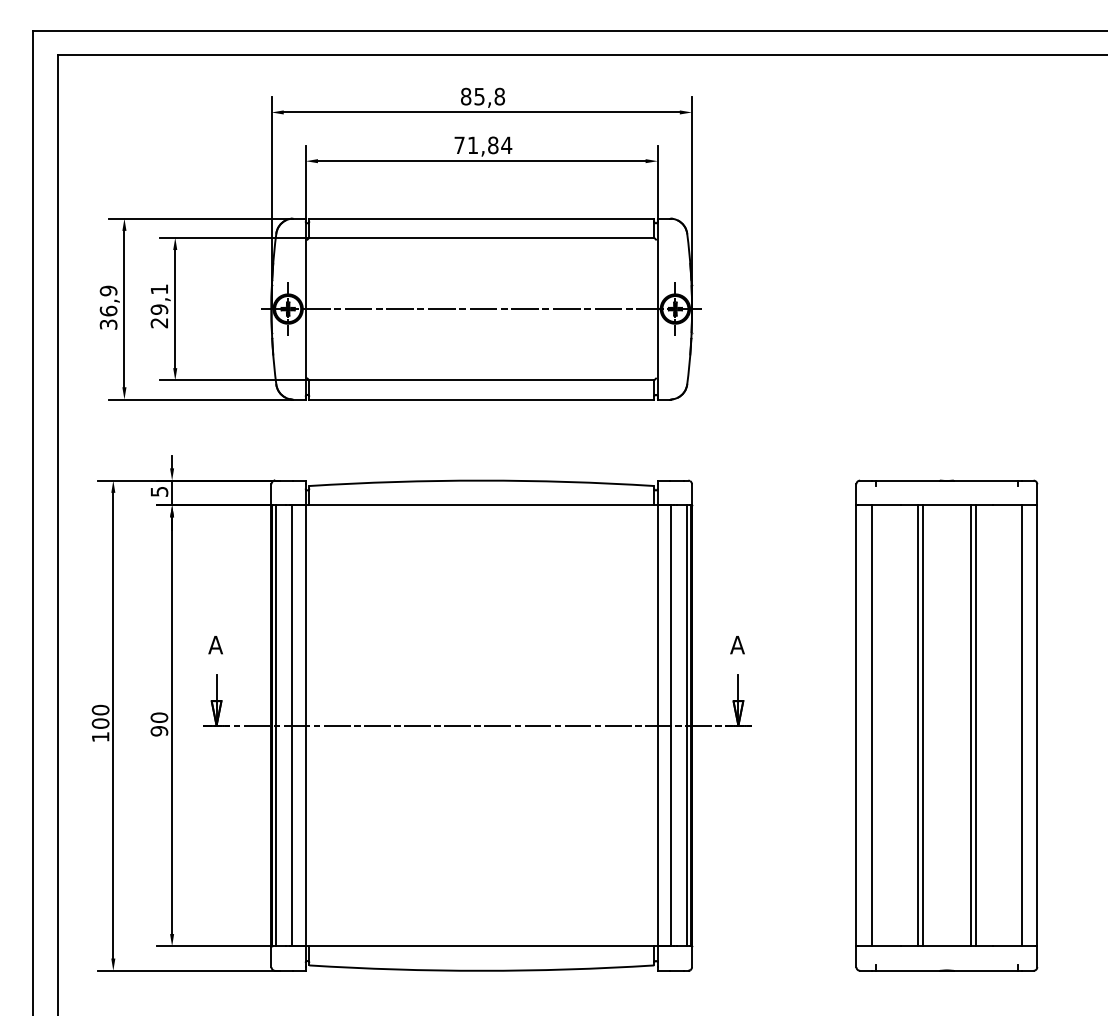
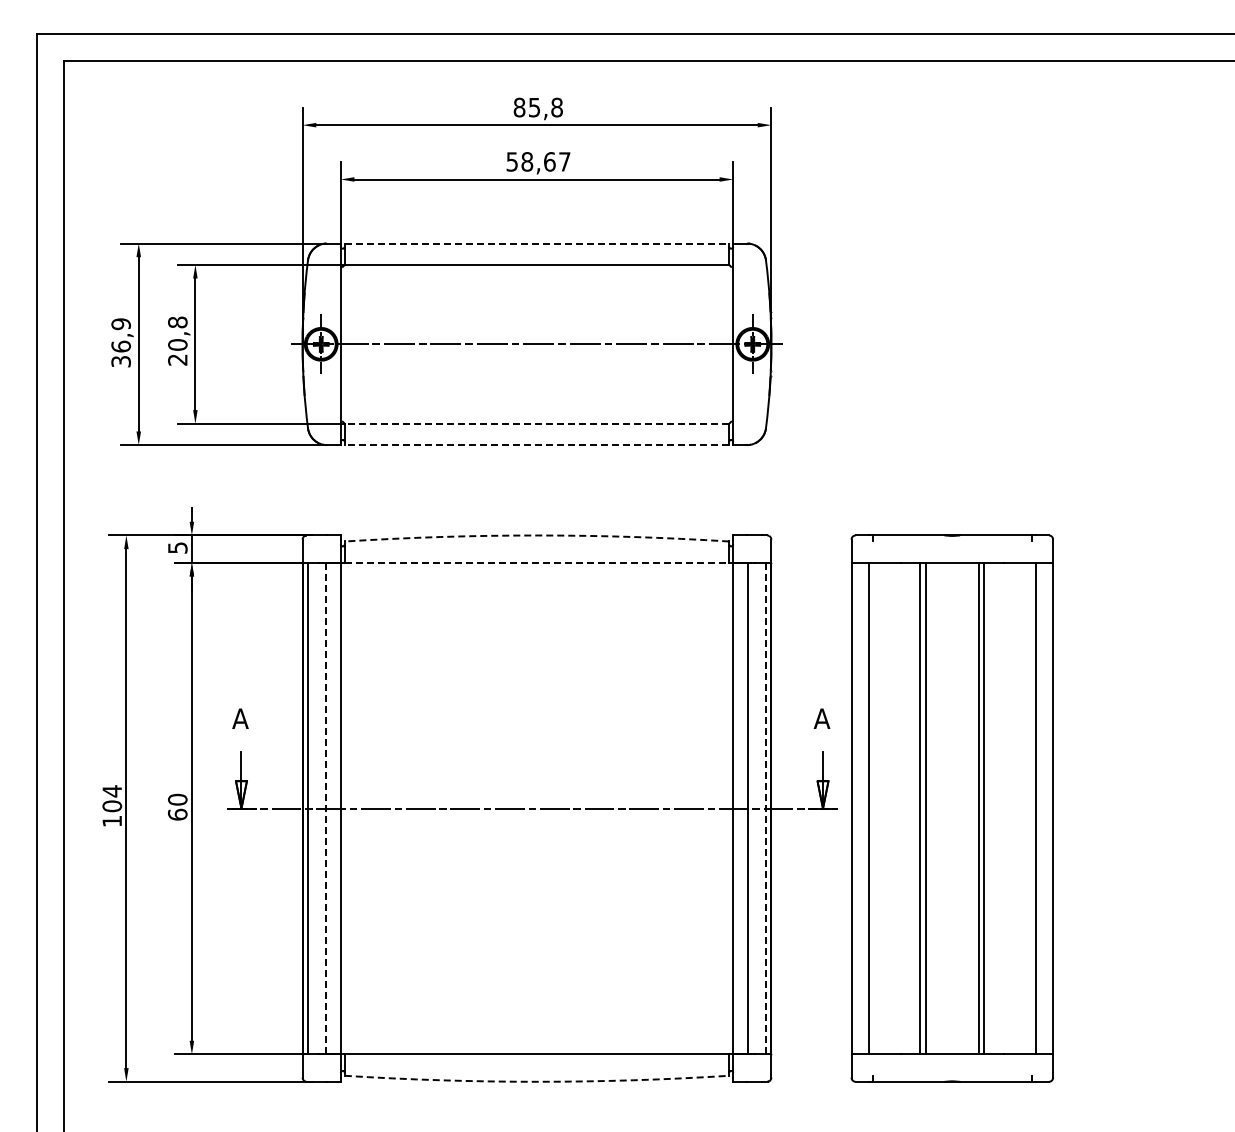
text: (483, 145) -> (538, 161), 71,84 -> 58,67
line: (482, 218) -> (537, 243), solid -> dashed
text: (159, 299) -> (177, 333), 29,1 -> 20,8
line: (481, 380) -> (536, 423), solid -> dashed
line: (481, 399) -> (536, 445), solid -> dashed
arc: (482, 480) -> (537, 535), solid -> dashed
line: (482, 504) -> (537, 562), solid -> dashed
text: (100, 710) -> (112, 791), 100 -> 104
line: (291, 725) -> (325, 808), solid -> dashed
line: (687, 725) -> (766, 808), solid -> dashed
part: (946, 725) -> (951, 808), moved
text: (159, 730) -> (177, 814), 90 -> 60
arc: (482, 970) -> (537, 1081), solid -> dashed

